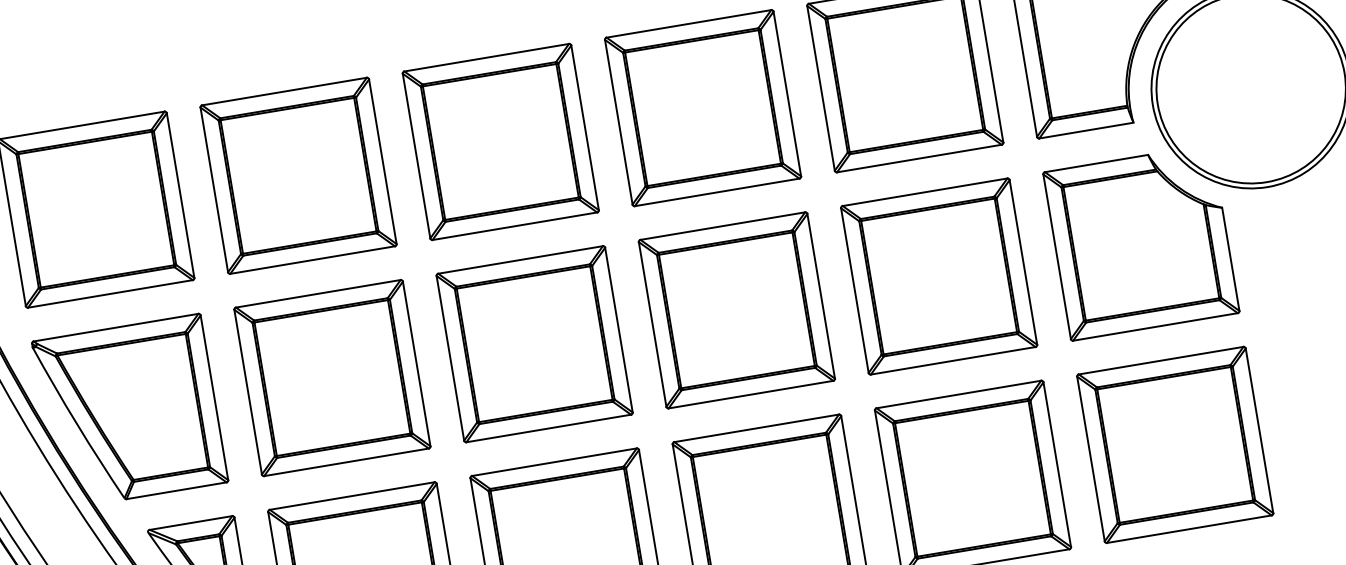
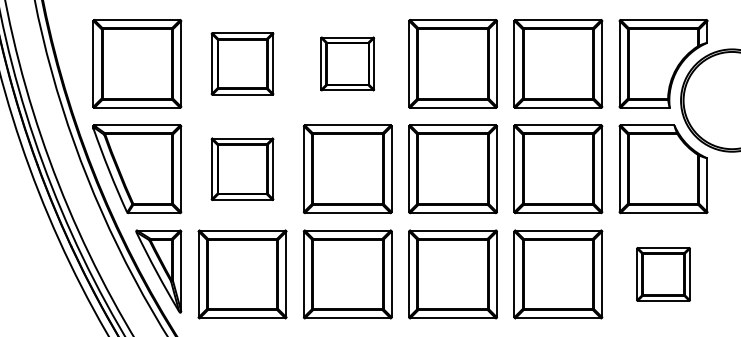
part: (500, 141) -> (347, 63), size x0.6
part: (298, 174) -> (242, 63), size x0.7
part: (332, 378) -> (242, 169), size x0.7
part: (1175, 445) -> (663, 274), size x0.6

